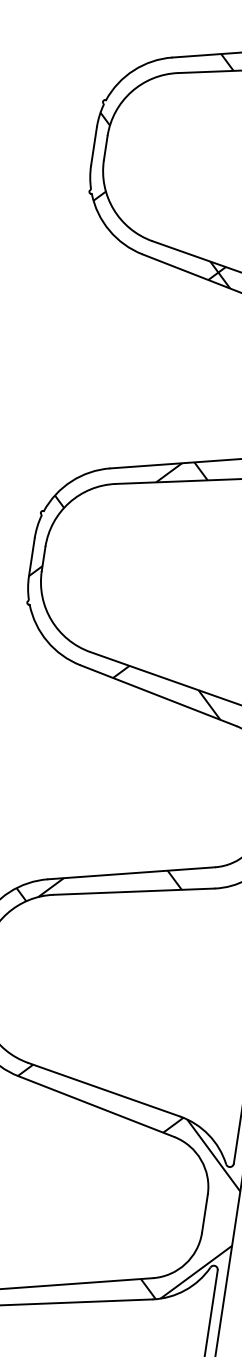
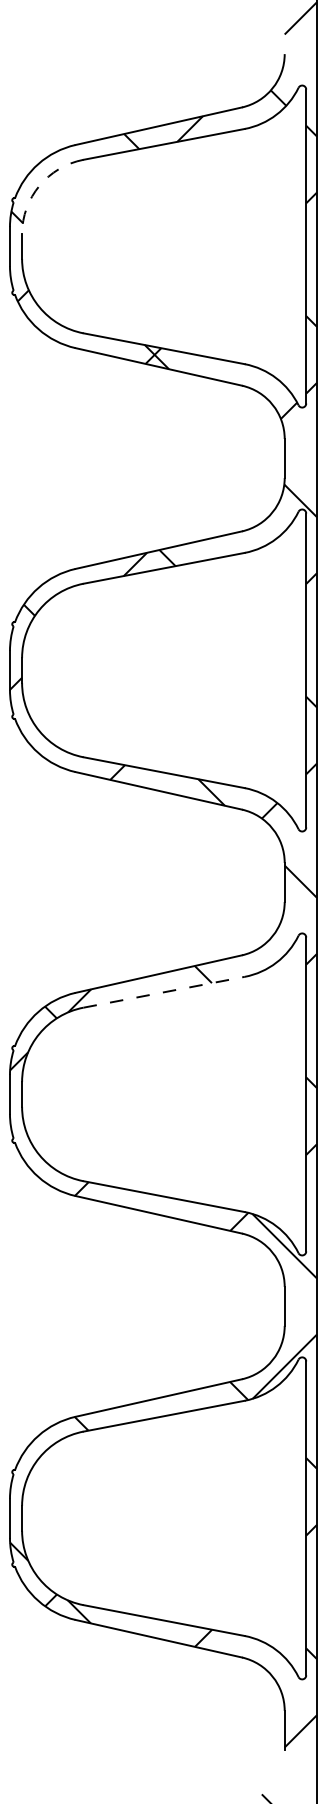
arc: (131, 91) -> (39, 185), solid -> dashed
line: (134, 891) -> (164, 992), solid -> dashed

